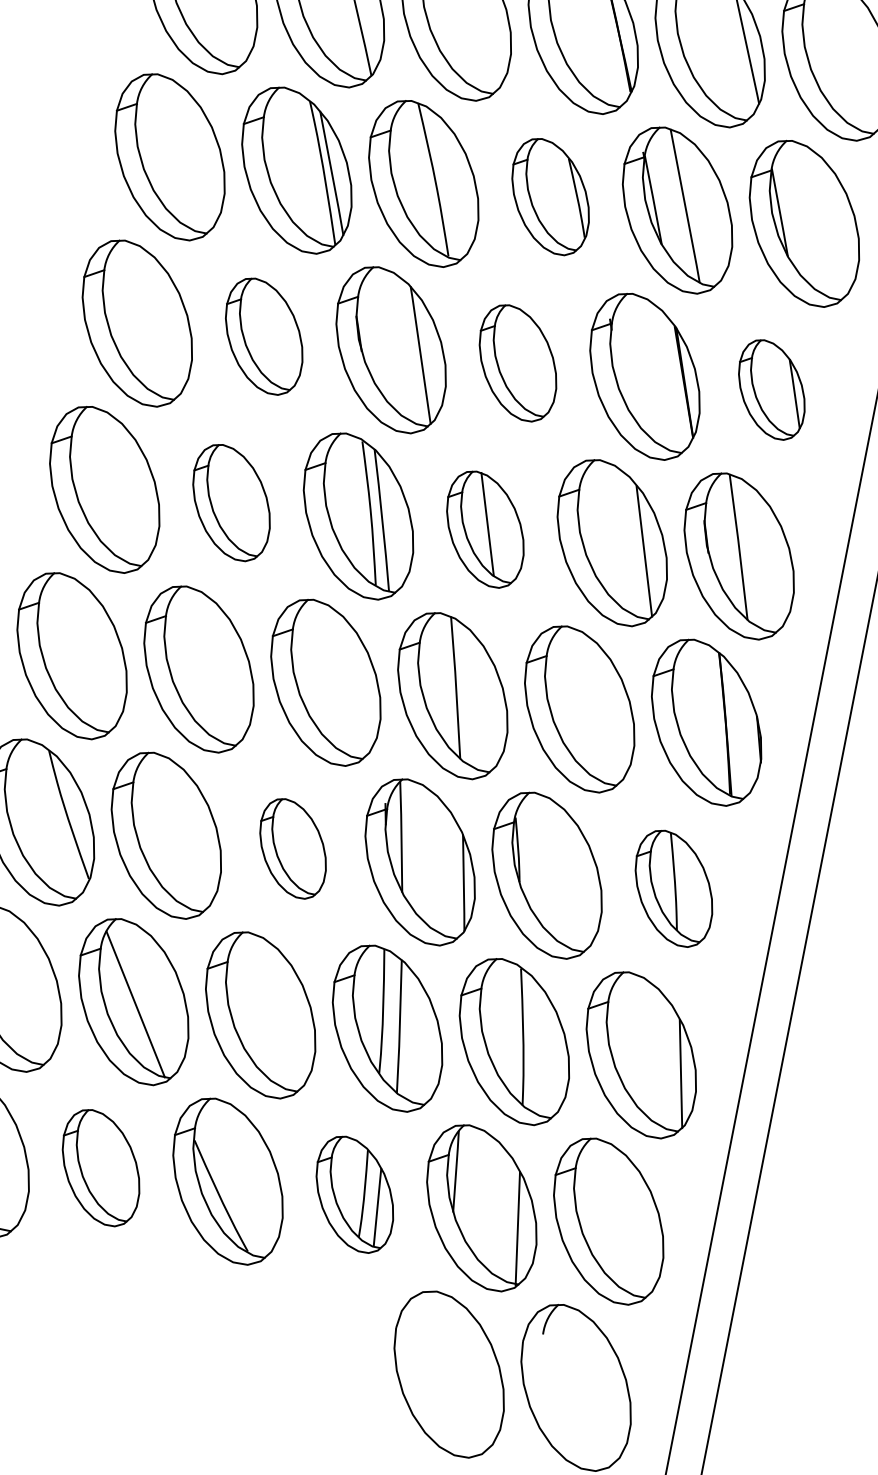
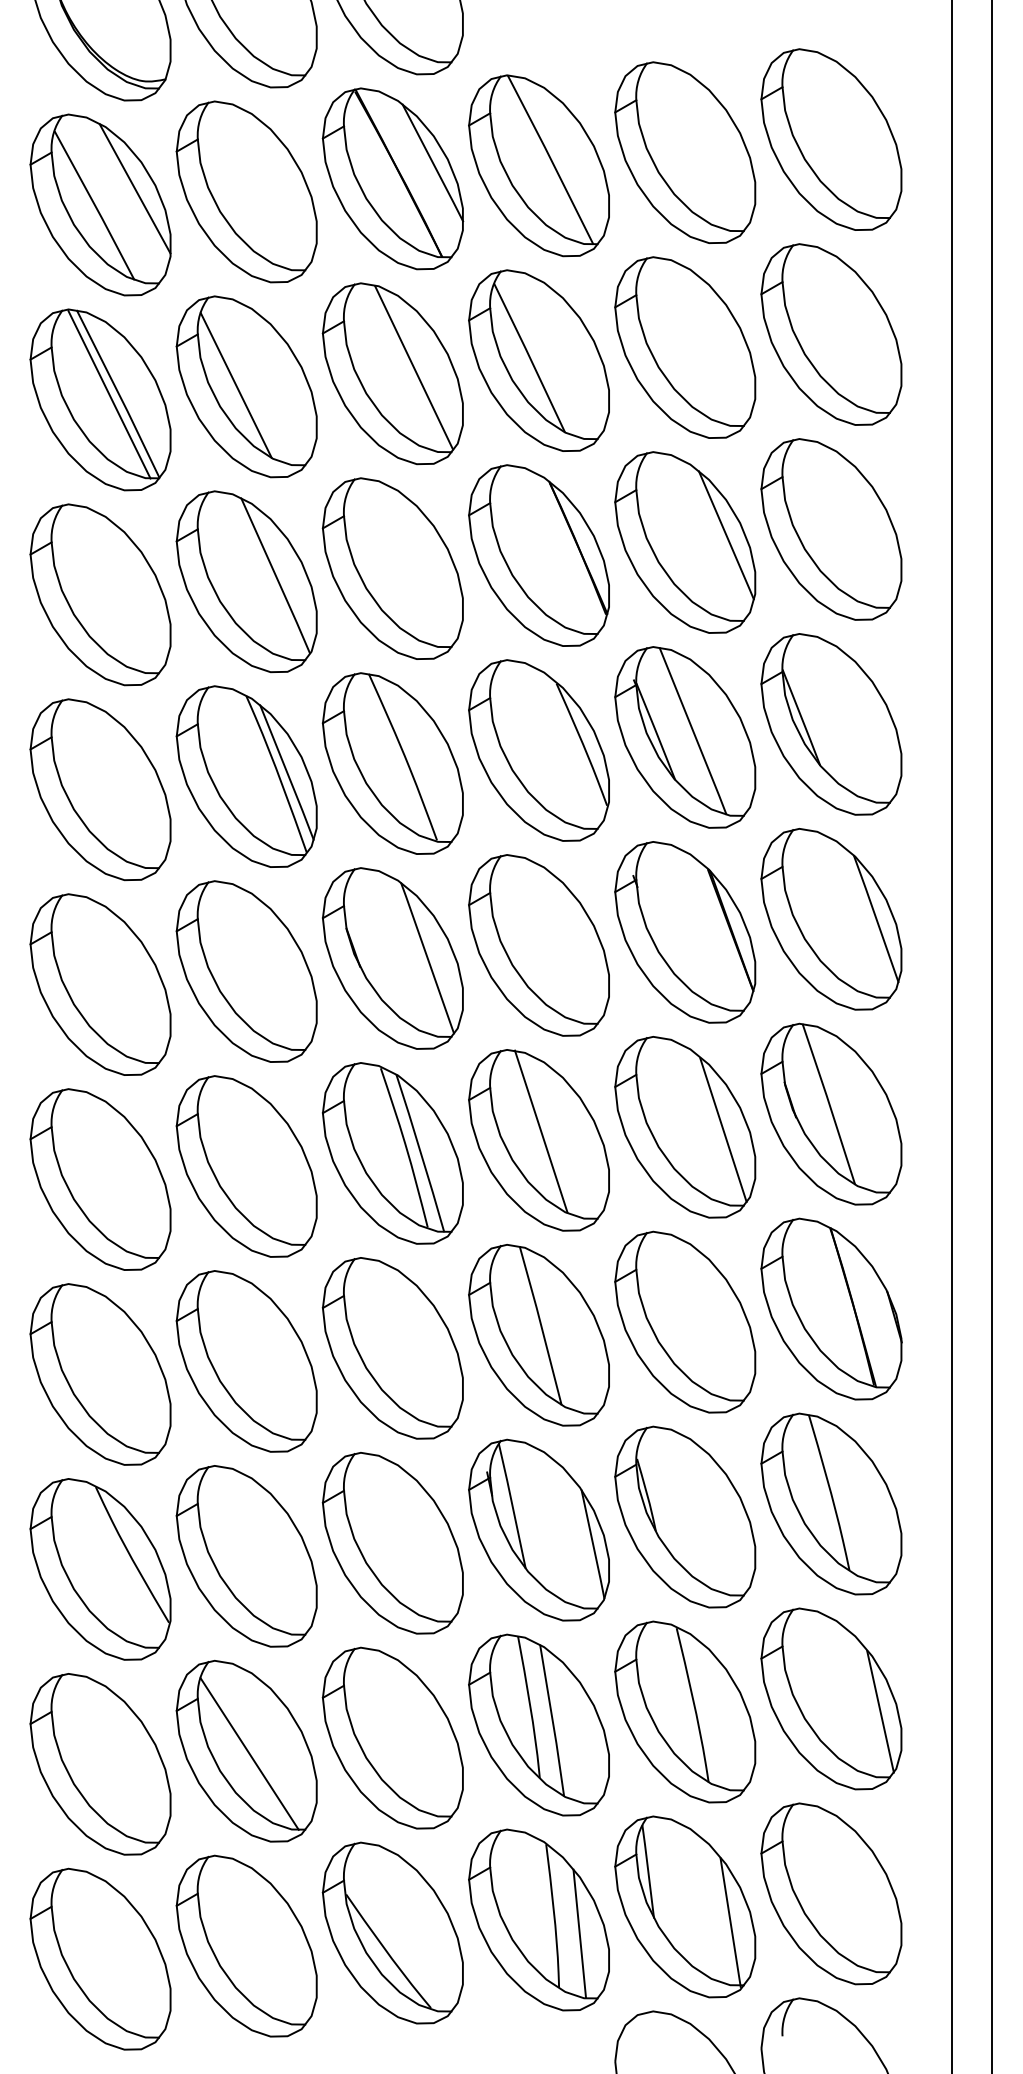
part: (550, 196) -> (538, 750), size x1.43
part: (263, 336) -> (246, 971), size x1.43
part: (517, 363) -> (538, 945), size x1.43
part: (771, 389) -> (831, 919), size x1.67
part: (231, 502) -> (246, 1166), size x1.43
part: (484, 529) -> (538, 1140), size x1.43
part: (292, 848) -> (392, 1543), size x1.67
part: (674, 888) -> (831, 1503), size x1.43
part: (100, 1167) -> (246, 1945), size x1.43
part: (354, 1193) -> (538, 1919), size x1.43

